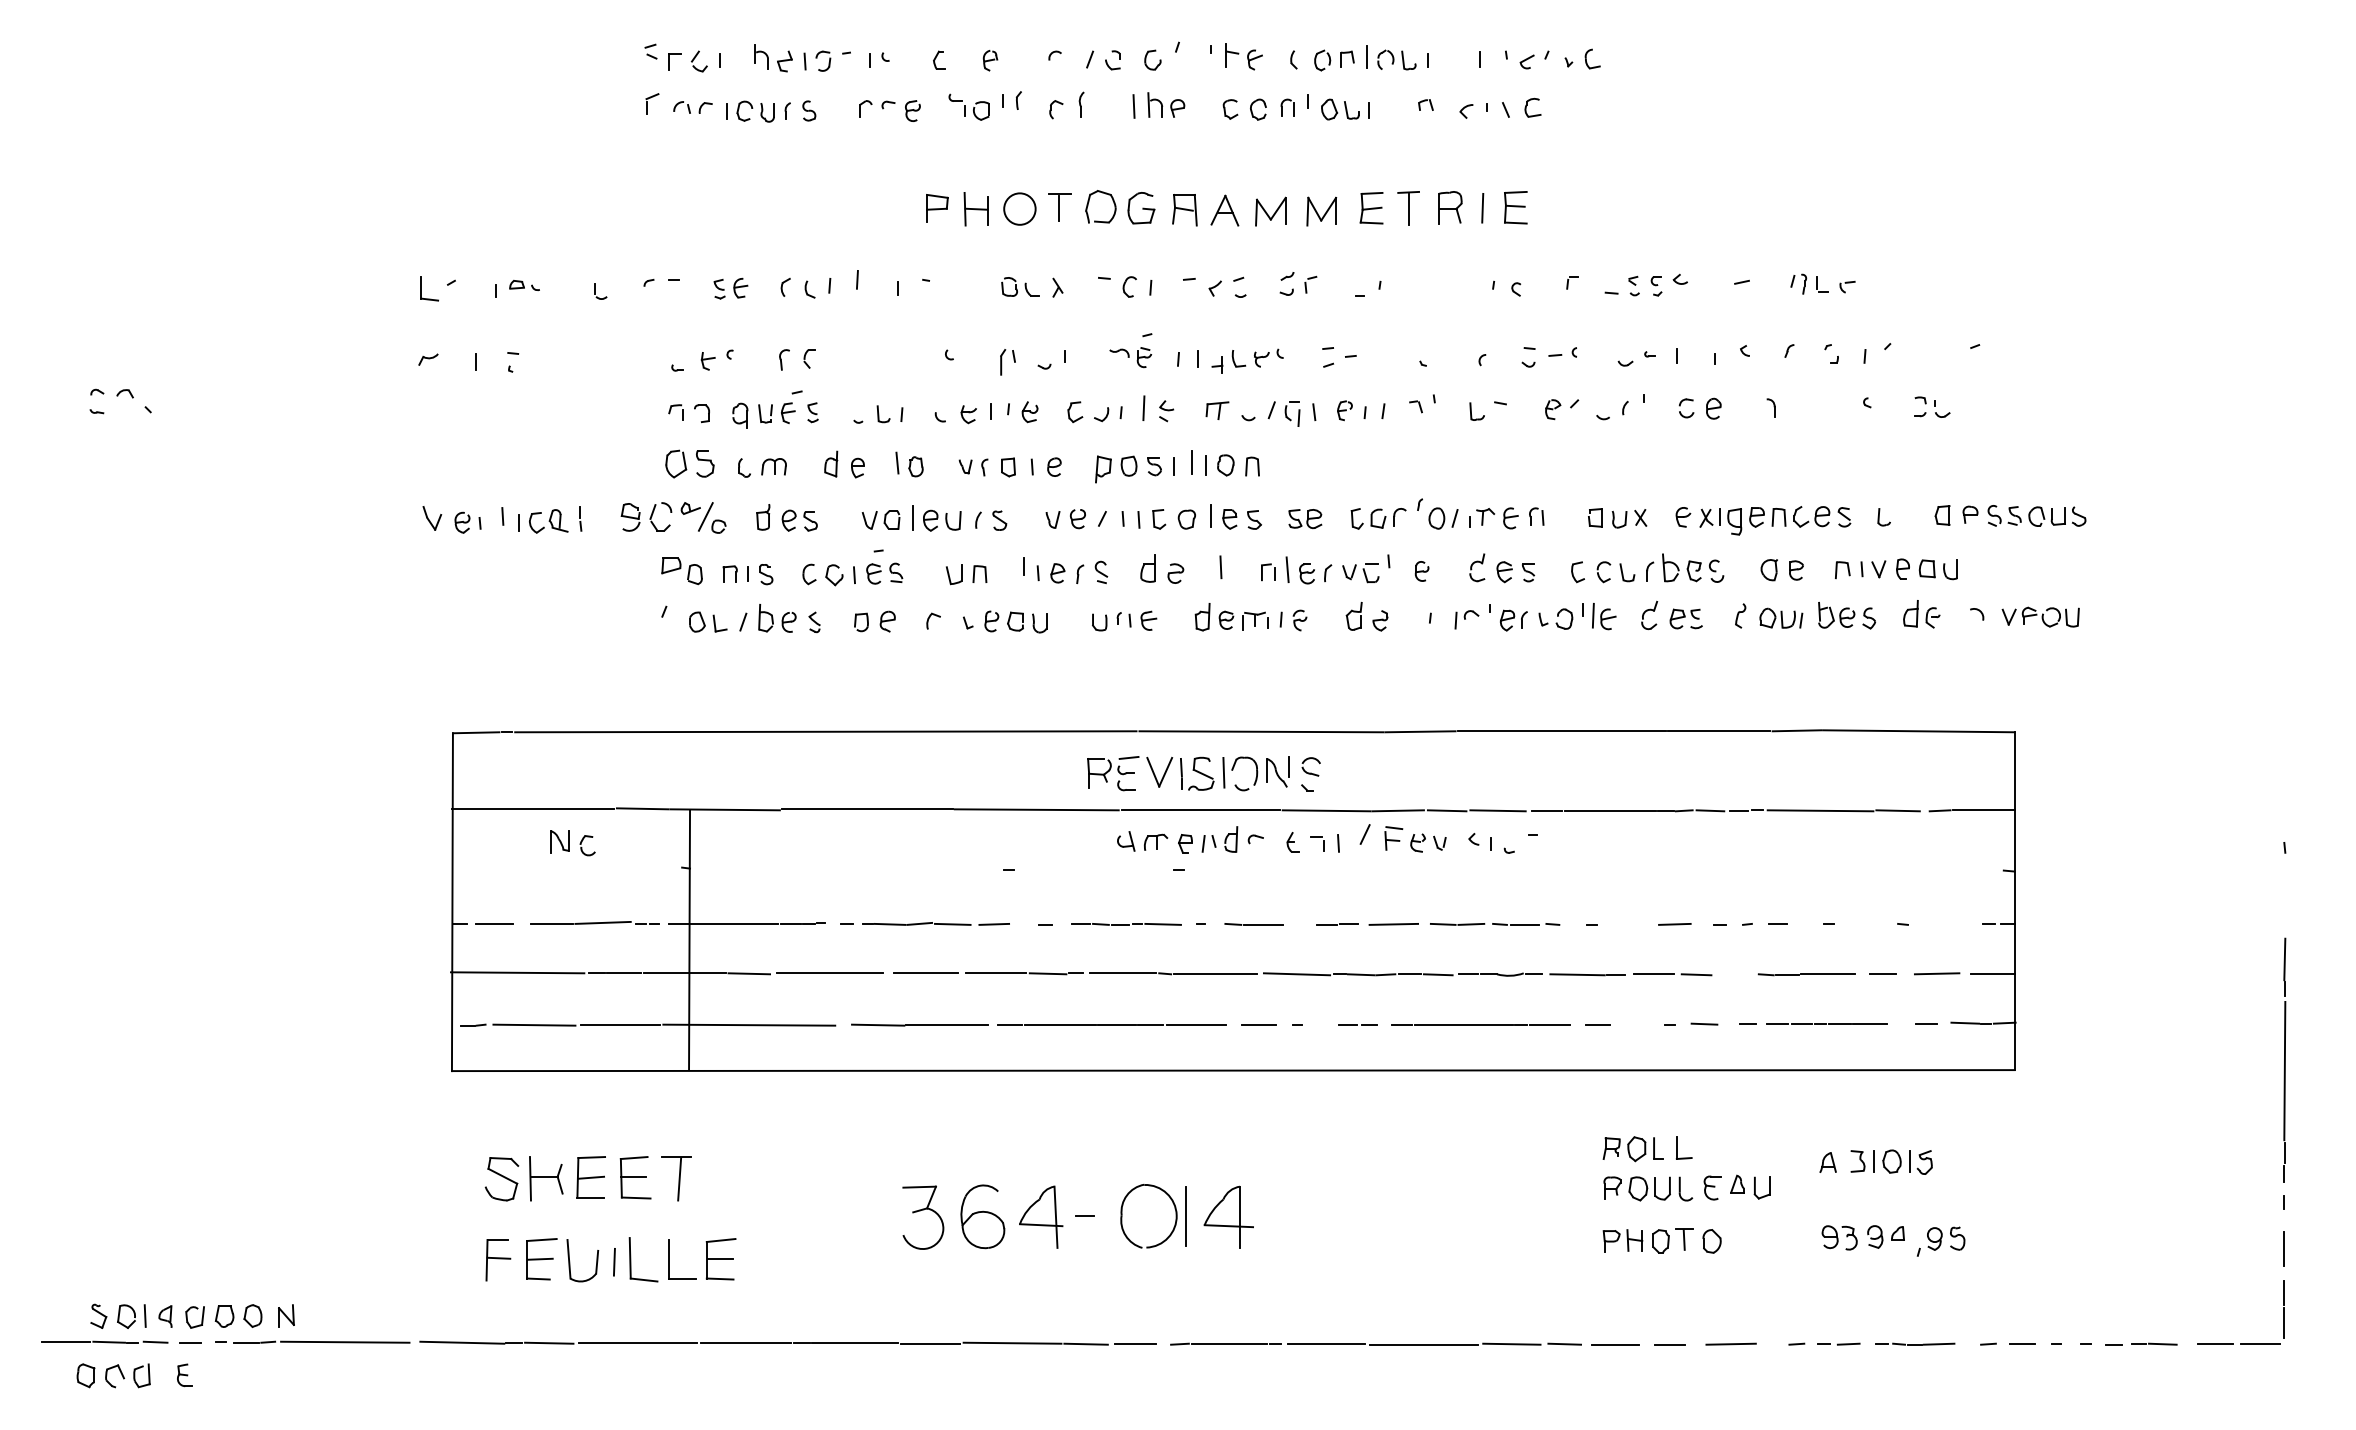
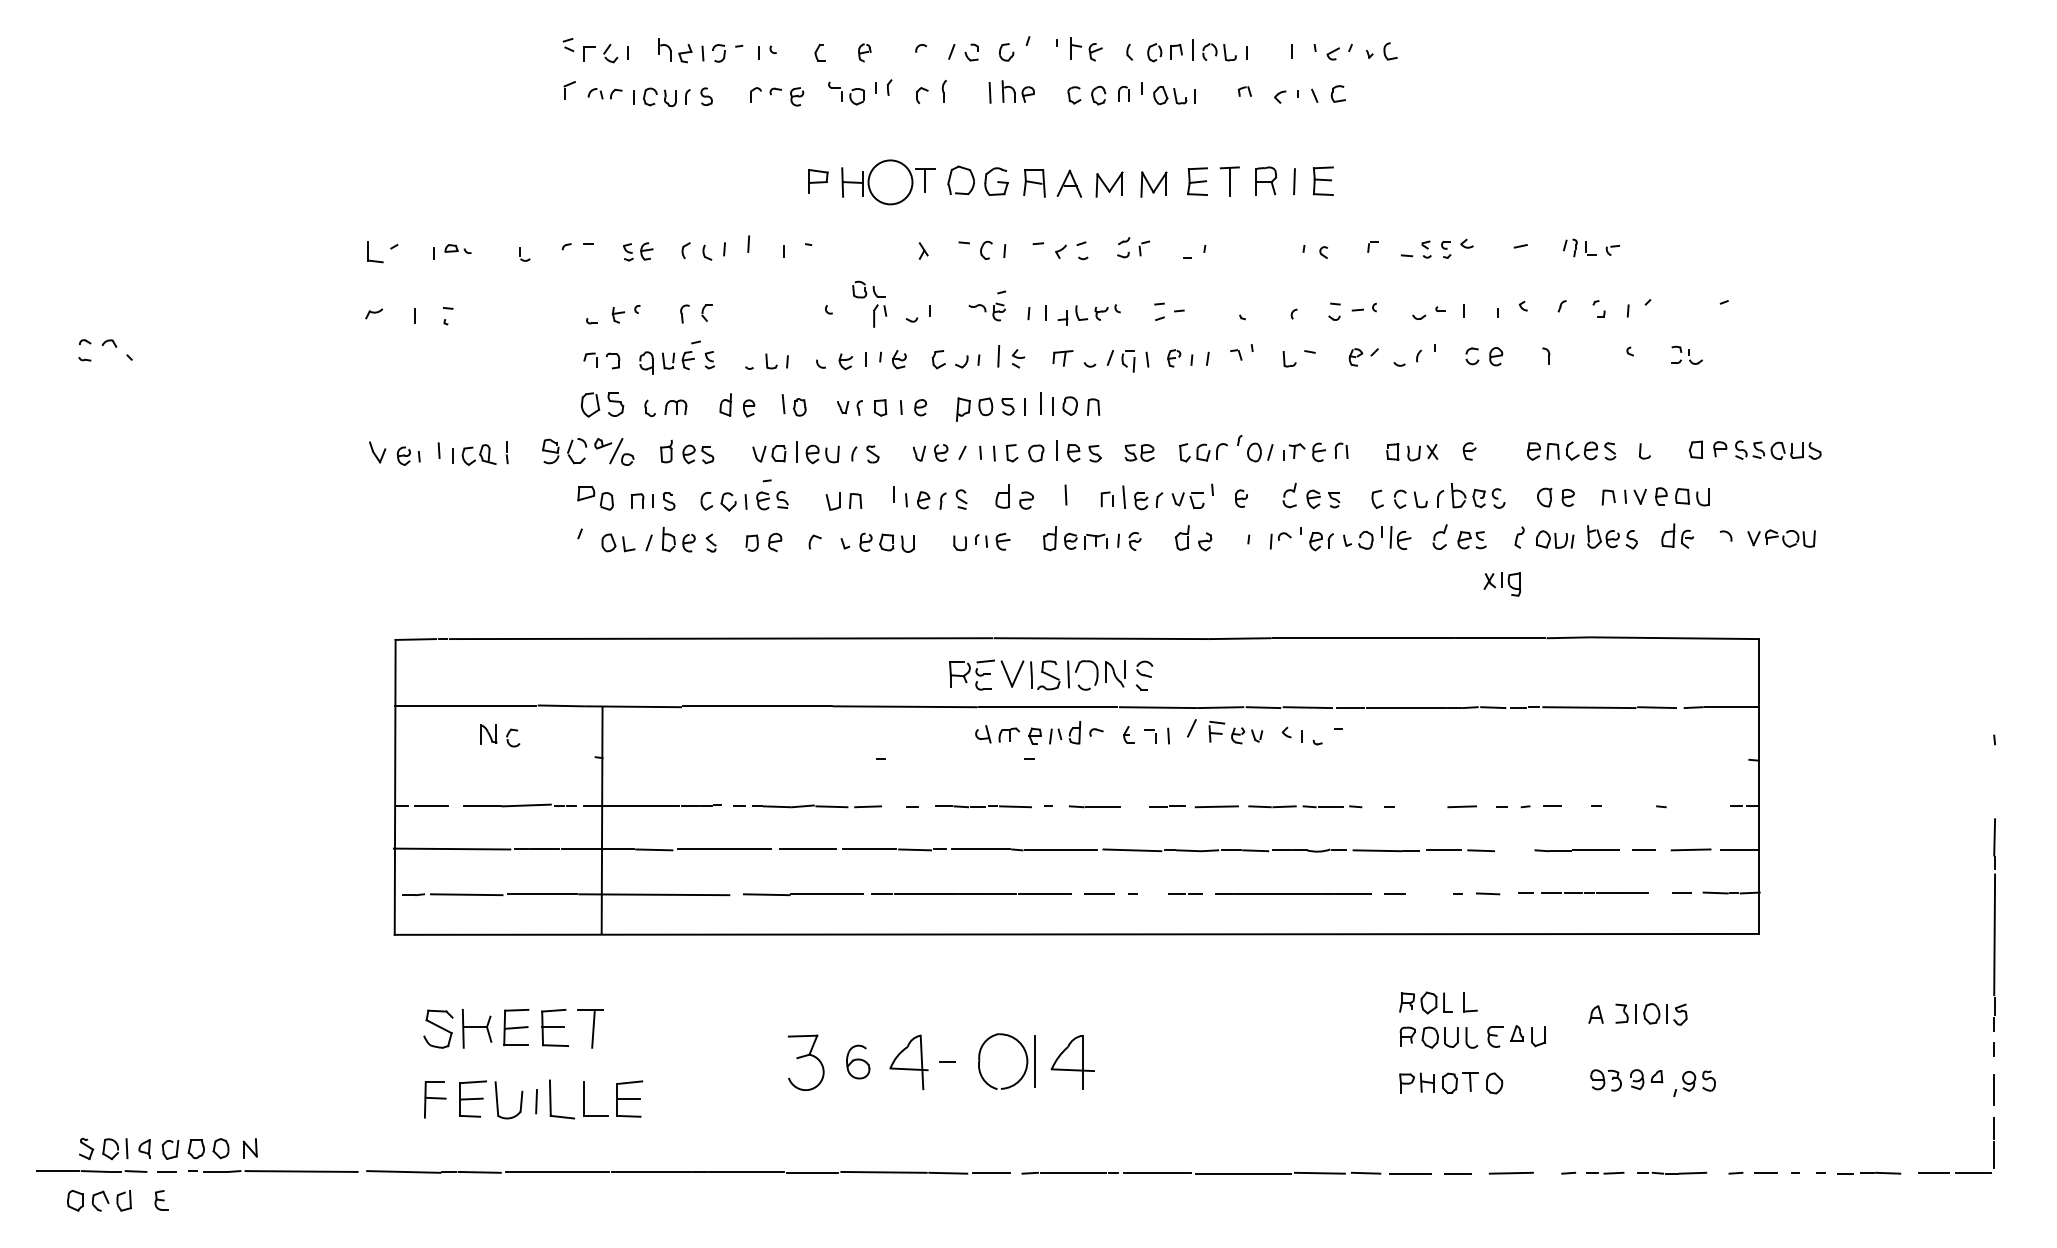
circle: (1019, 208) -> (890, 181), size x1.6
part: (1020, 286) -> (869, 289), moved
part: (1720, 521) -> (1502, 584), moved
part: (982, 1216) -> (857, 1061), size x0.6

